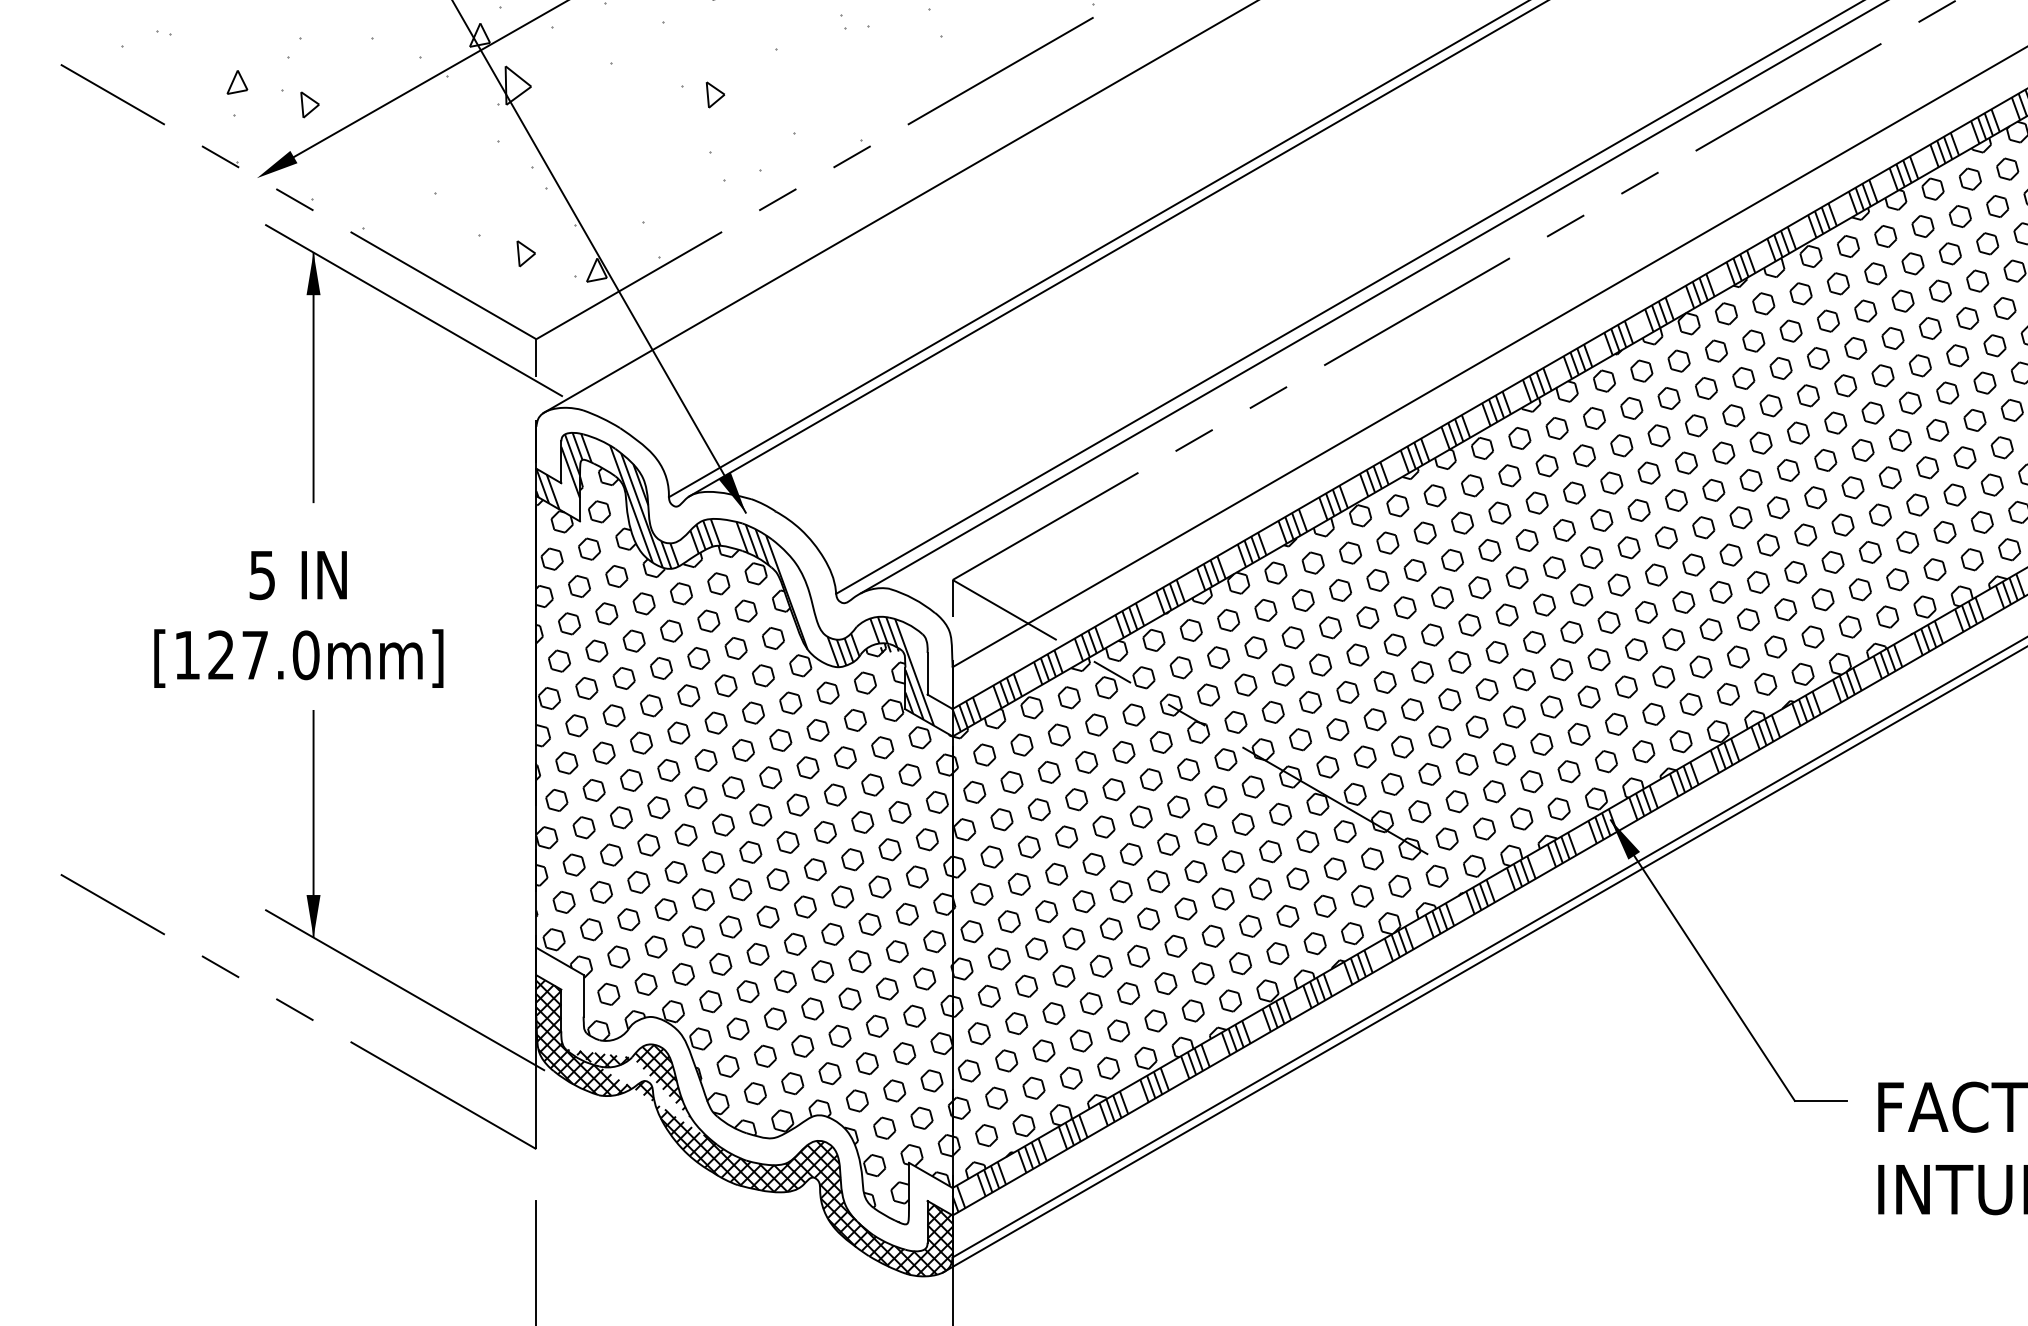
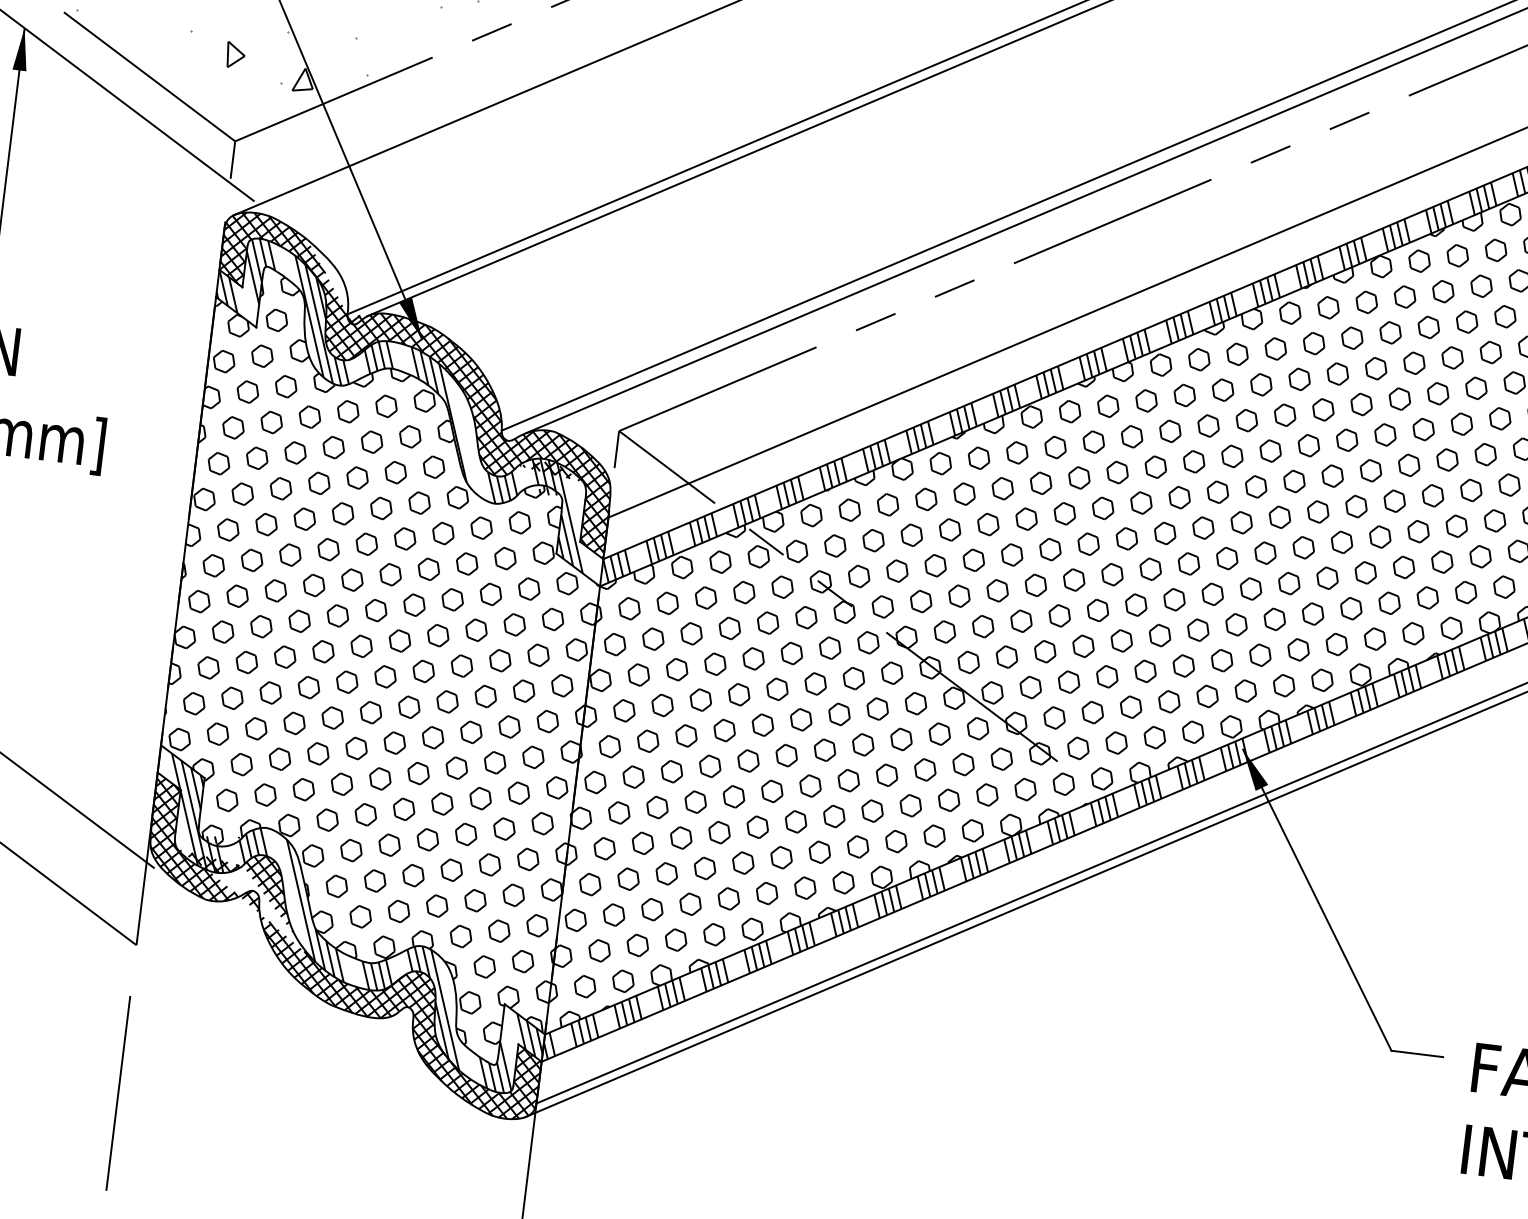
hatch: (744, 557) -> (415, 383), added
hatch: (750, 1102) -> (354, 925), added

